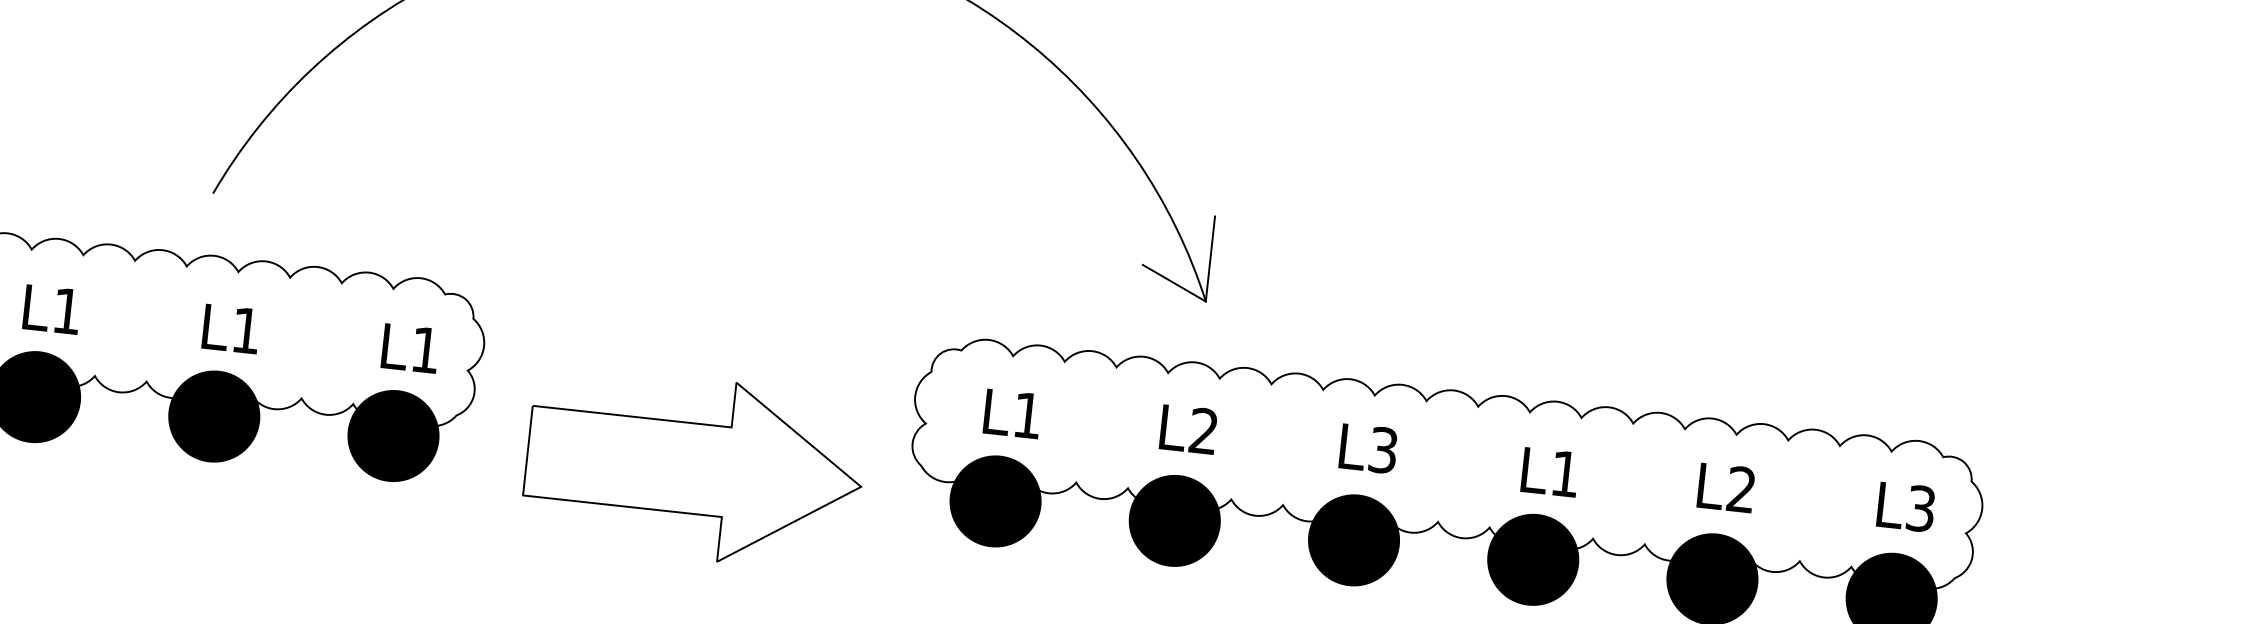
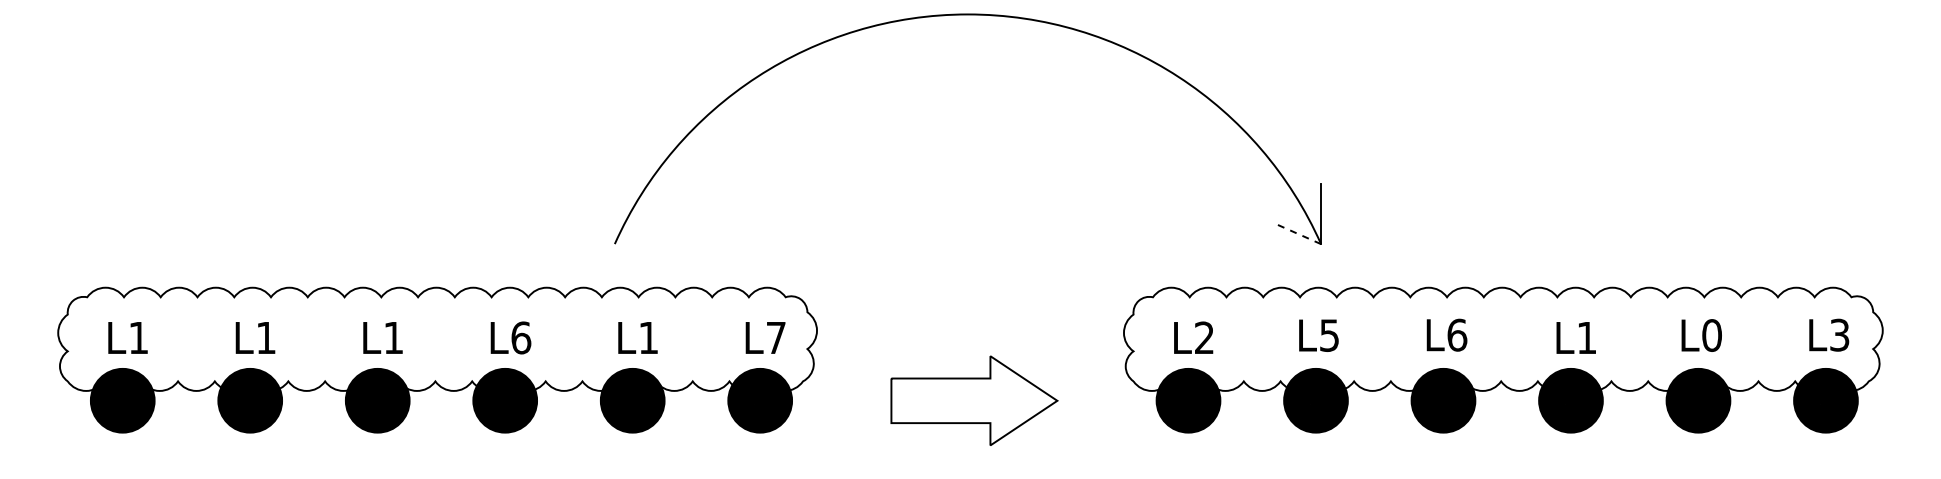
line: (1174, 282) -> (1297, 233), solid -> dashed
text: (67, 310) -> (521, 337), L1 -> L6
text: (426, 349) -> (776, 337), L1 -> L7
text: (1027, 414) -> (1204, 337), L1 -> L2
text: (1203, 431) -> (1329, 335), L2 -> L5
text: (1383, 449) -> (1457, 334), L3 -> L6
part: (694, 468) -> (974, 400), size x0.7
text: (1740, 489) -> (1711, 335), L2 -> L0

